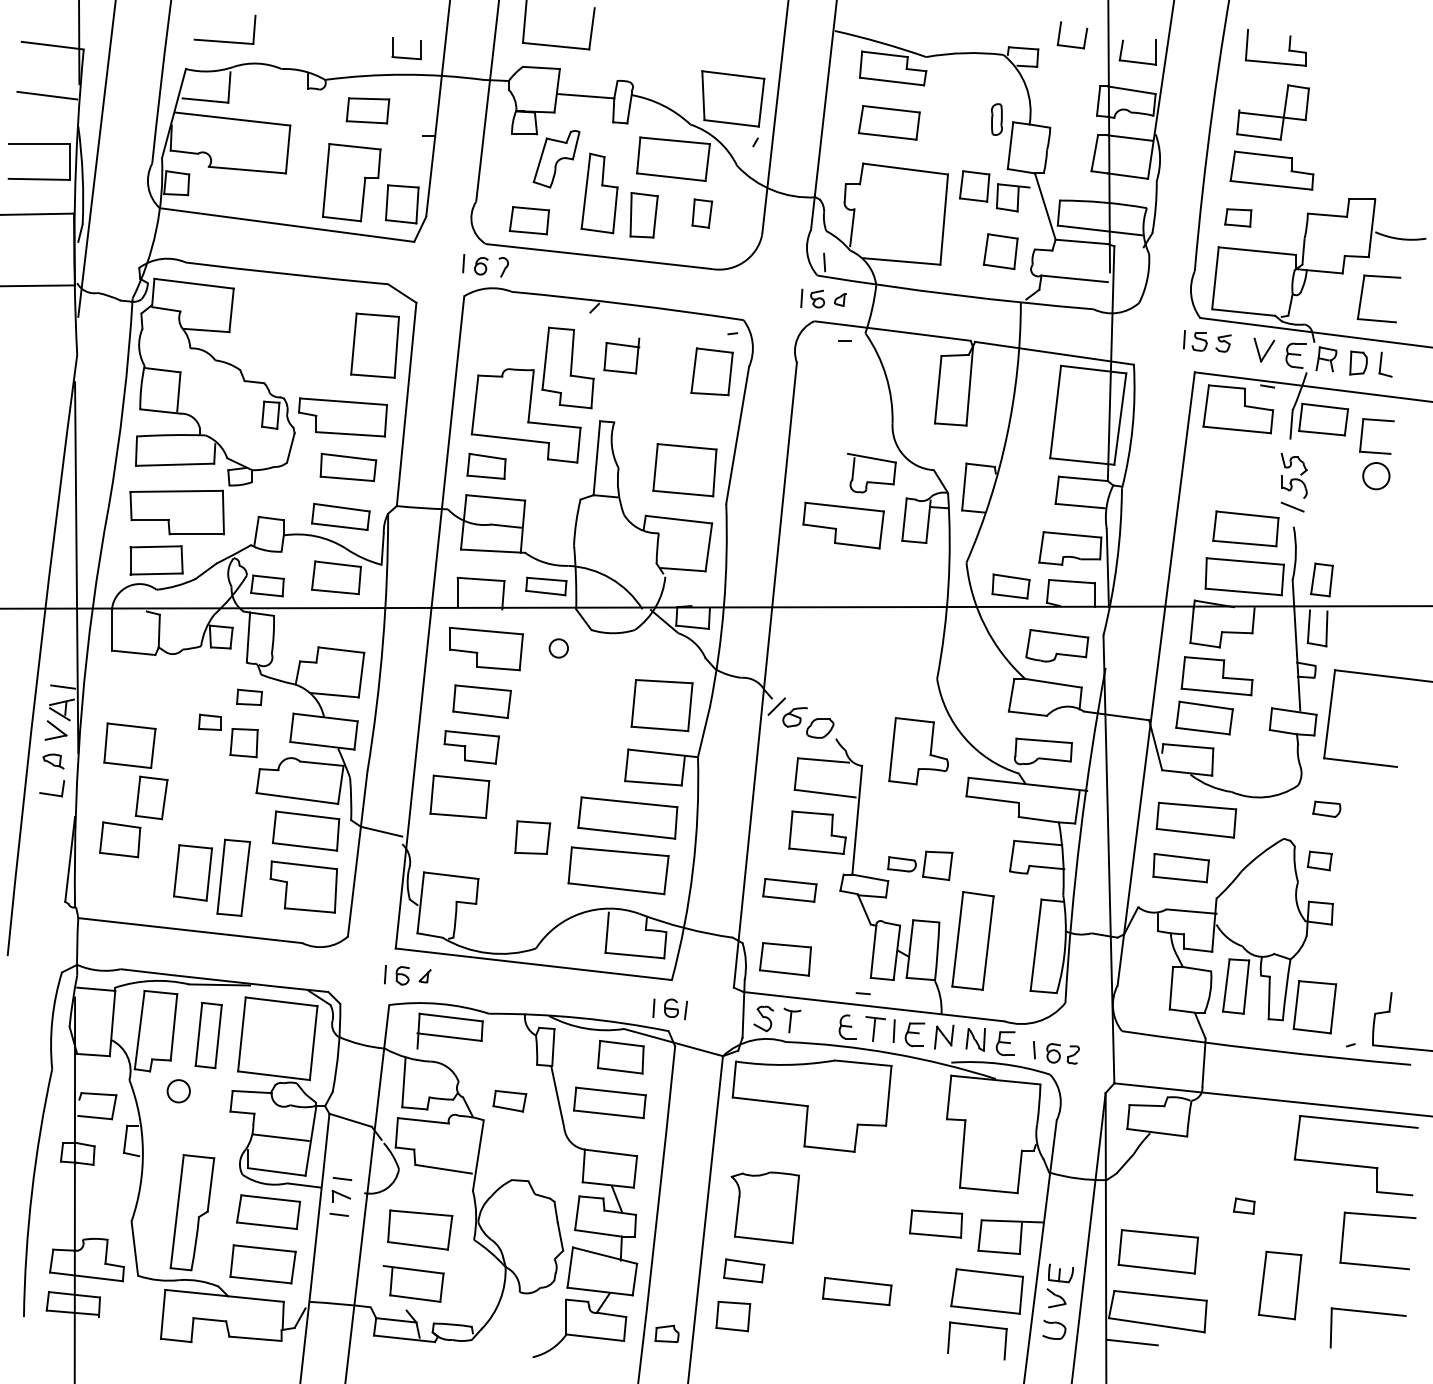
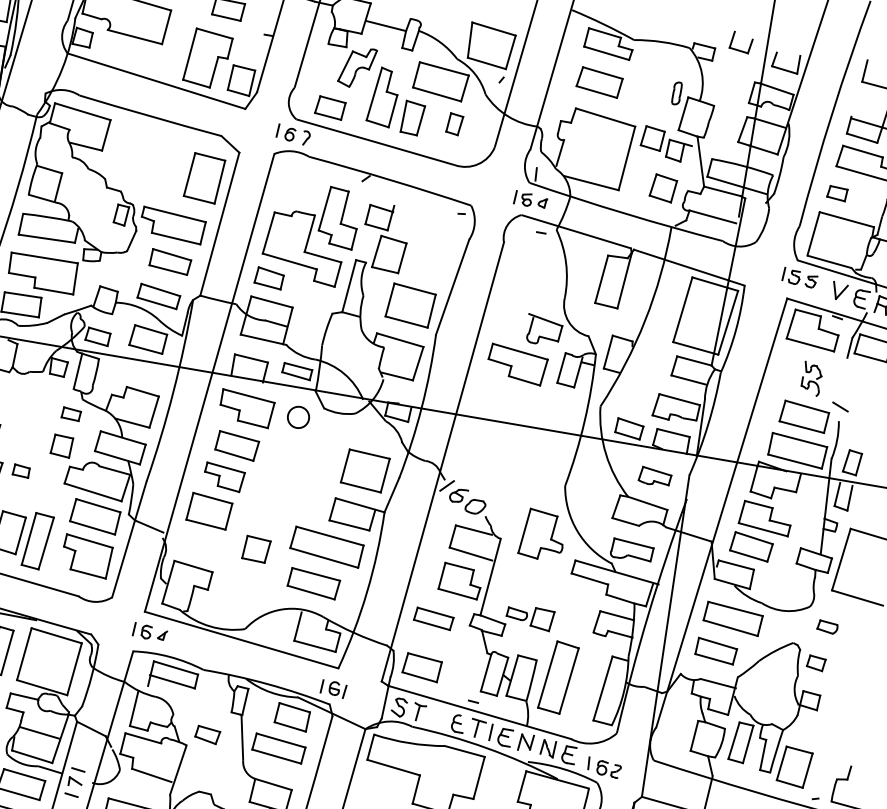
part: (711, 371) -> (389, 254), moved
part: (1293, 475) -> (811, 378), moved
part: (1057, 645) -> (655, 476), size x0.7
circle: (558, 648) -> (298, 417), size x1.6
part: (209, 721) -> (21, 470), moved
part: (618, 870) -> (313, 583), size x0.7

